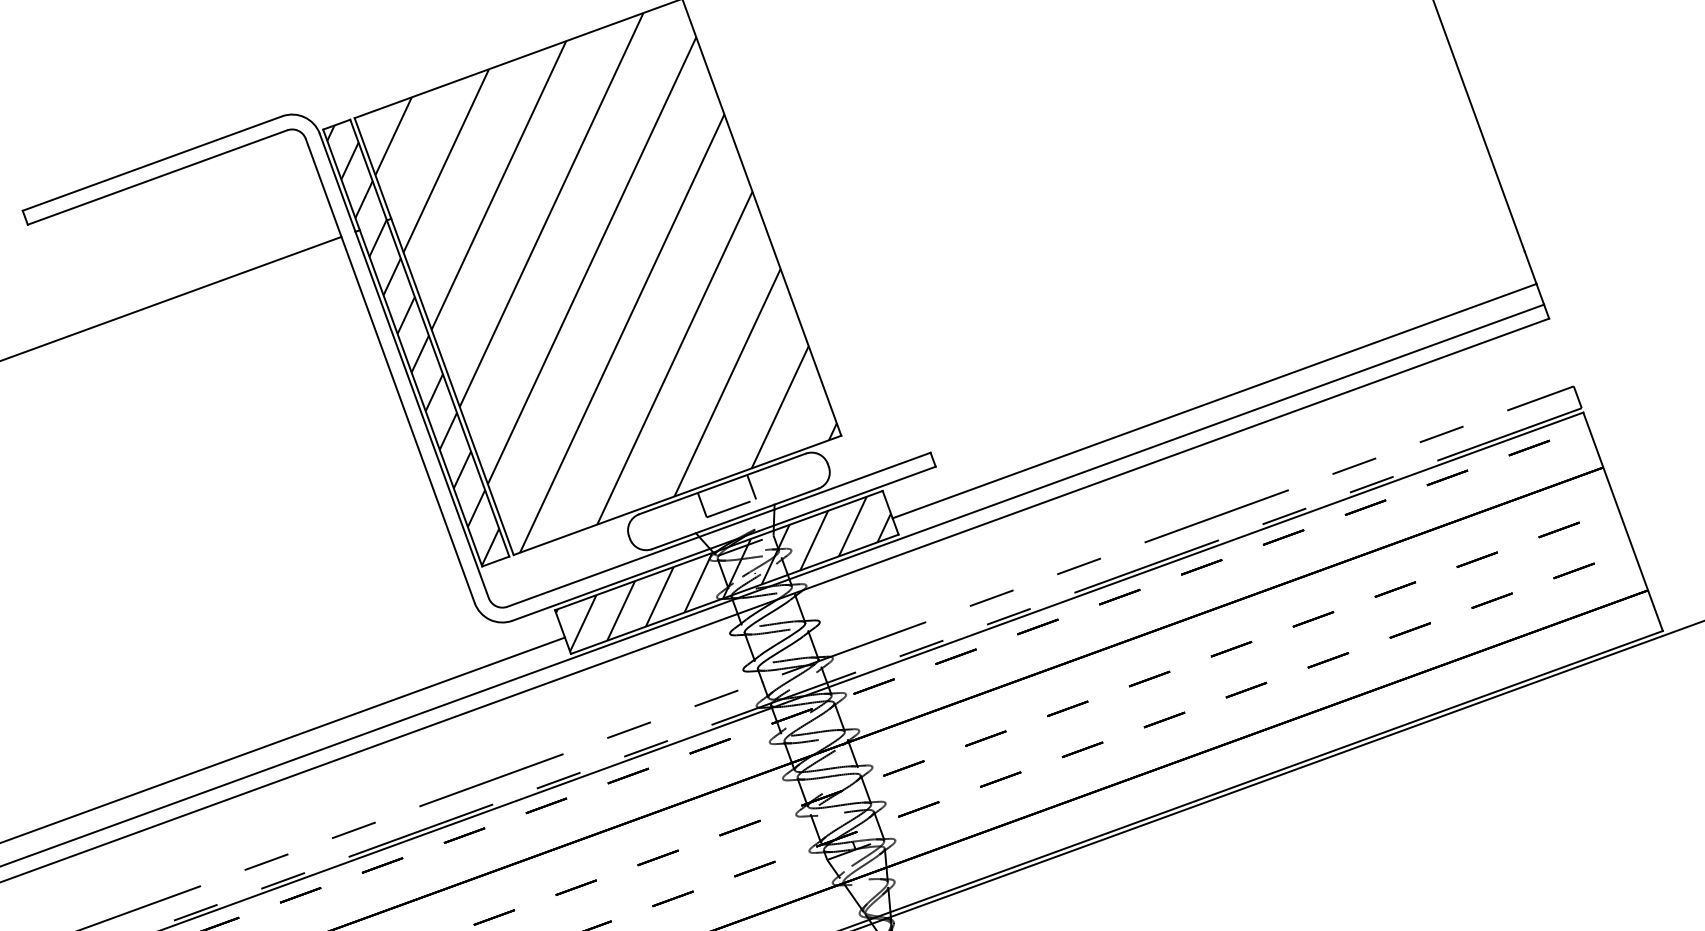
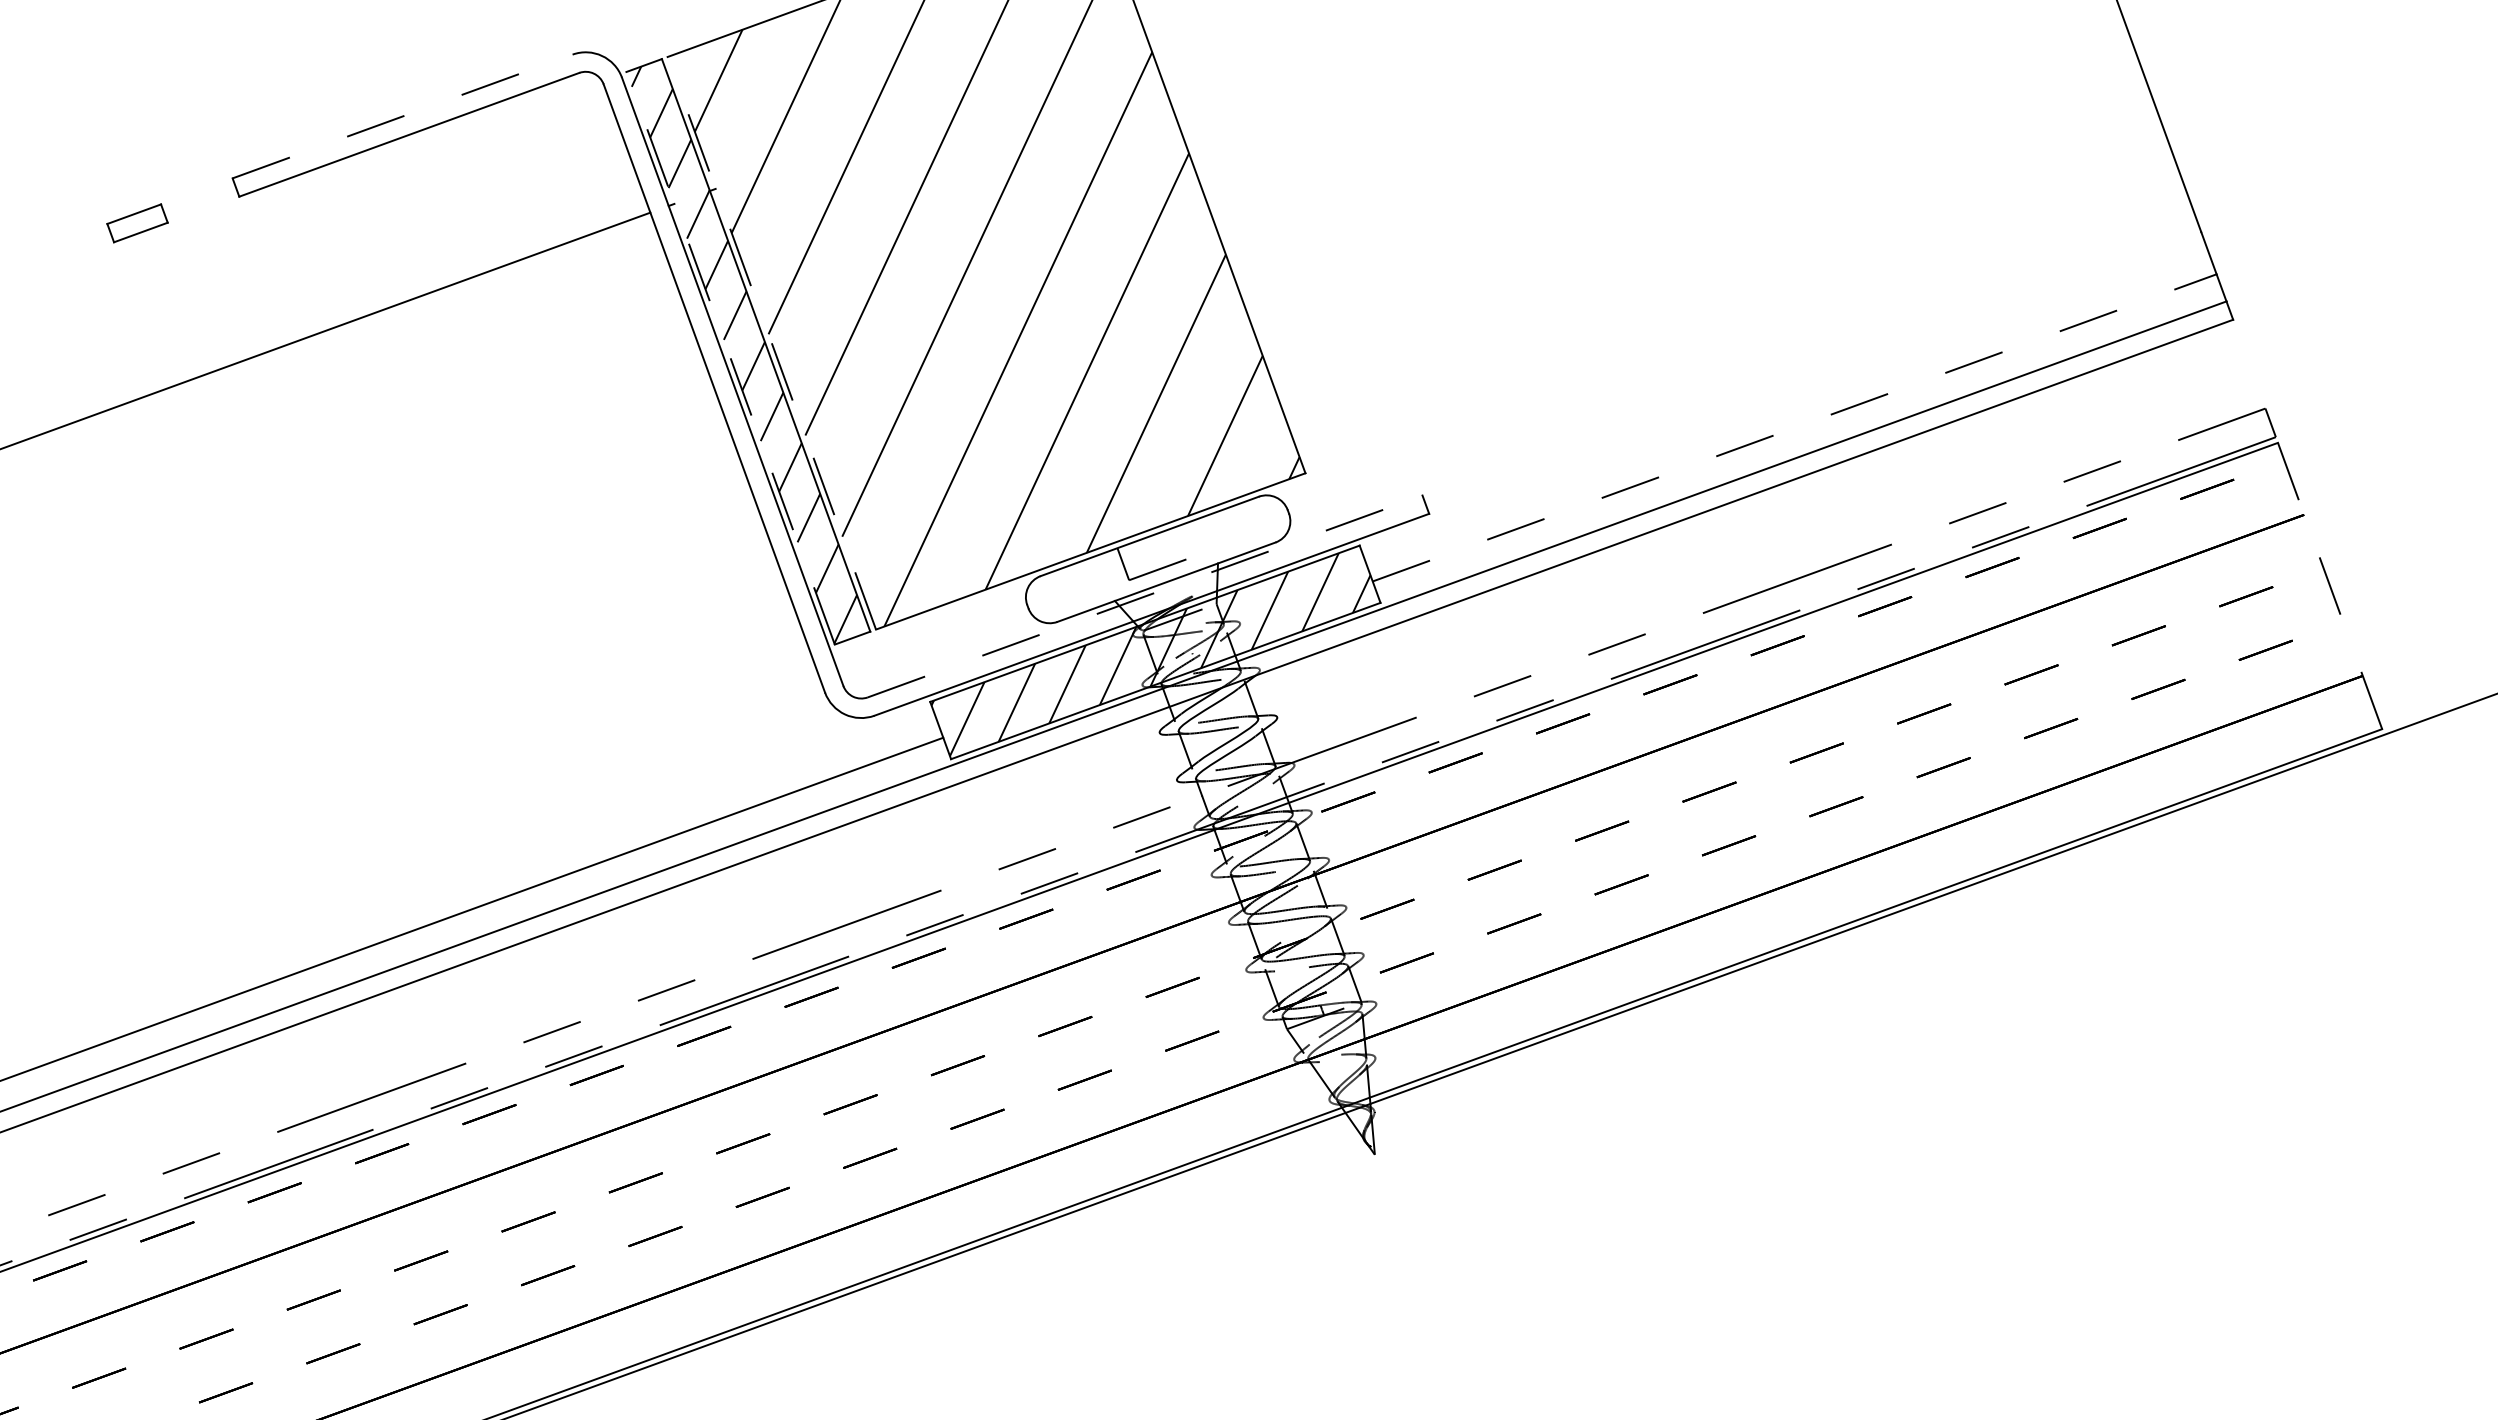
line: (152, 163) -> (402, 116), solid -> dashed
line: (433, 336) -> (771, 343), solid -> dashed
line: (402, 348) -> (730, 358), solid -> dashed
line: (1215, 400) -> (1795, 427), solid -> dashed
line: (751, 487) -> (1187, 540), removed
line: (1622, 521) -> (2329, 585), solid -> dashed
line: (719, 529) -> (1145, 596), solid -> dashed

